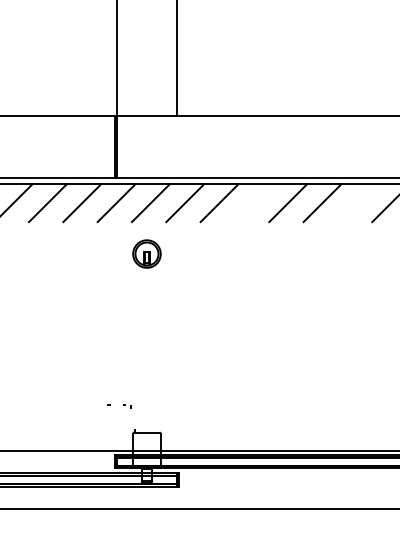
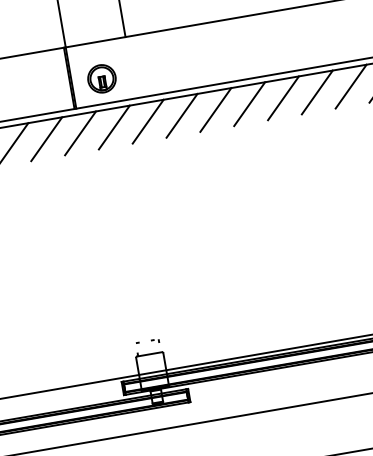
line: (253, 203) -> (215, 110), added
line: (356, 203) -> (317, 92), added
part: (146, 253) -> (101, 78), moved
part: (119, 406) -> (147, 342), moved

